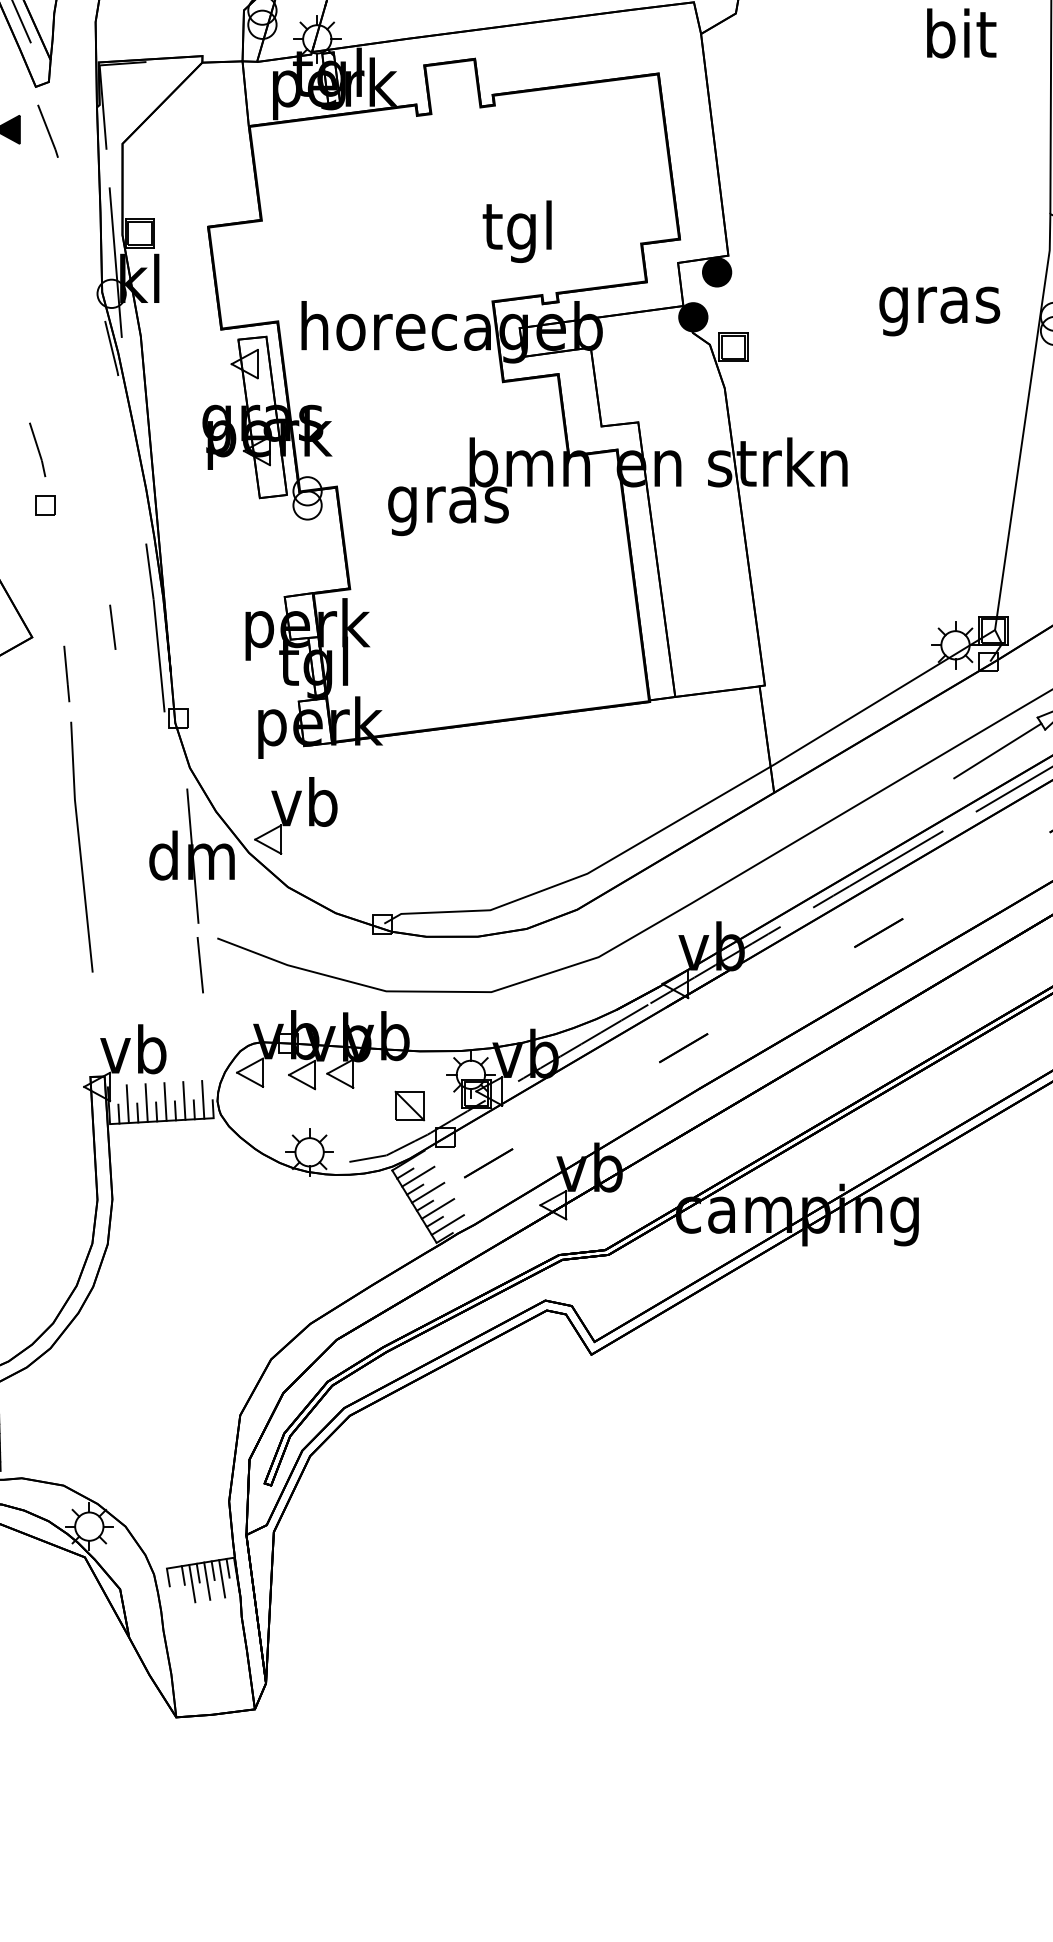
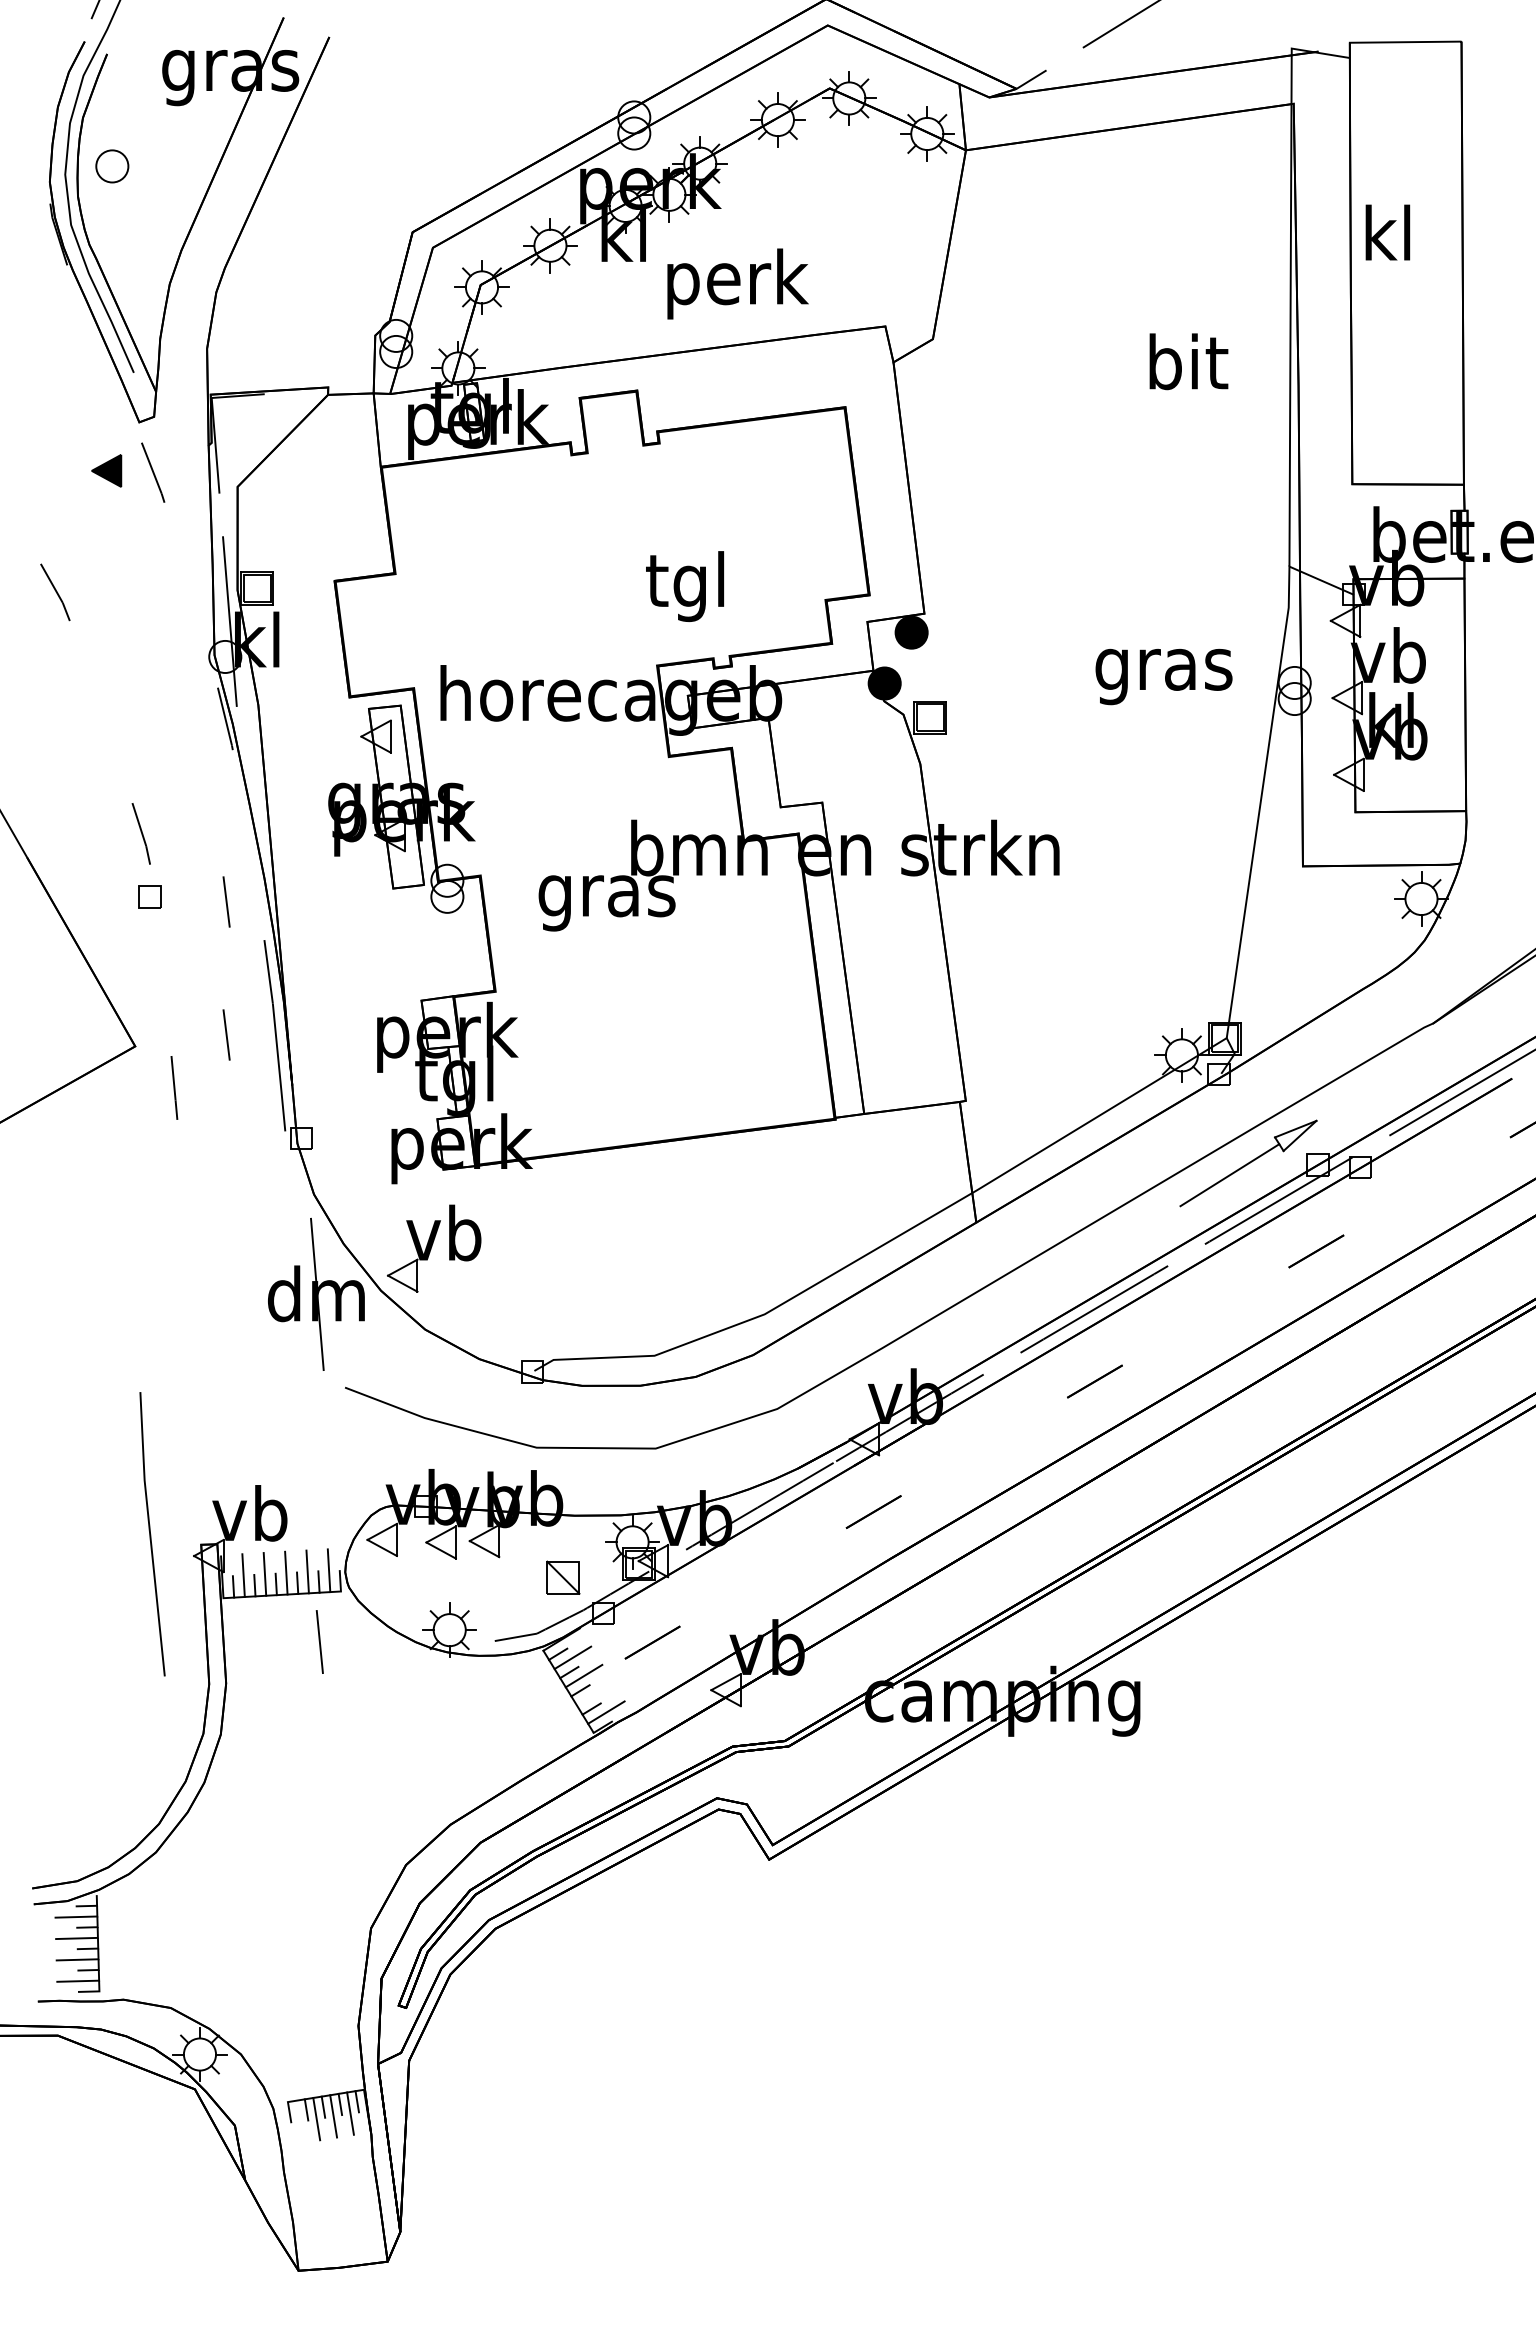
line: (112, 509) -> (226, 901), added
line: (80, 847) -> (151, 1534), moved
line: (200, 964) -> (319, 1641), moved
line: (437, 1209) -> (594, 1694), removed

